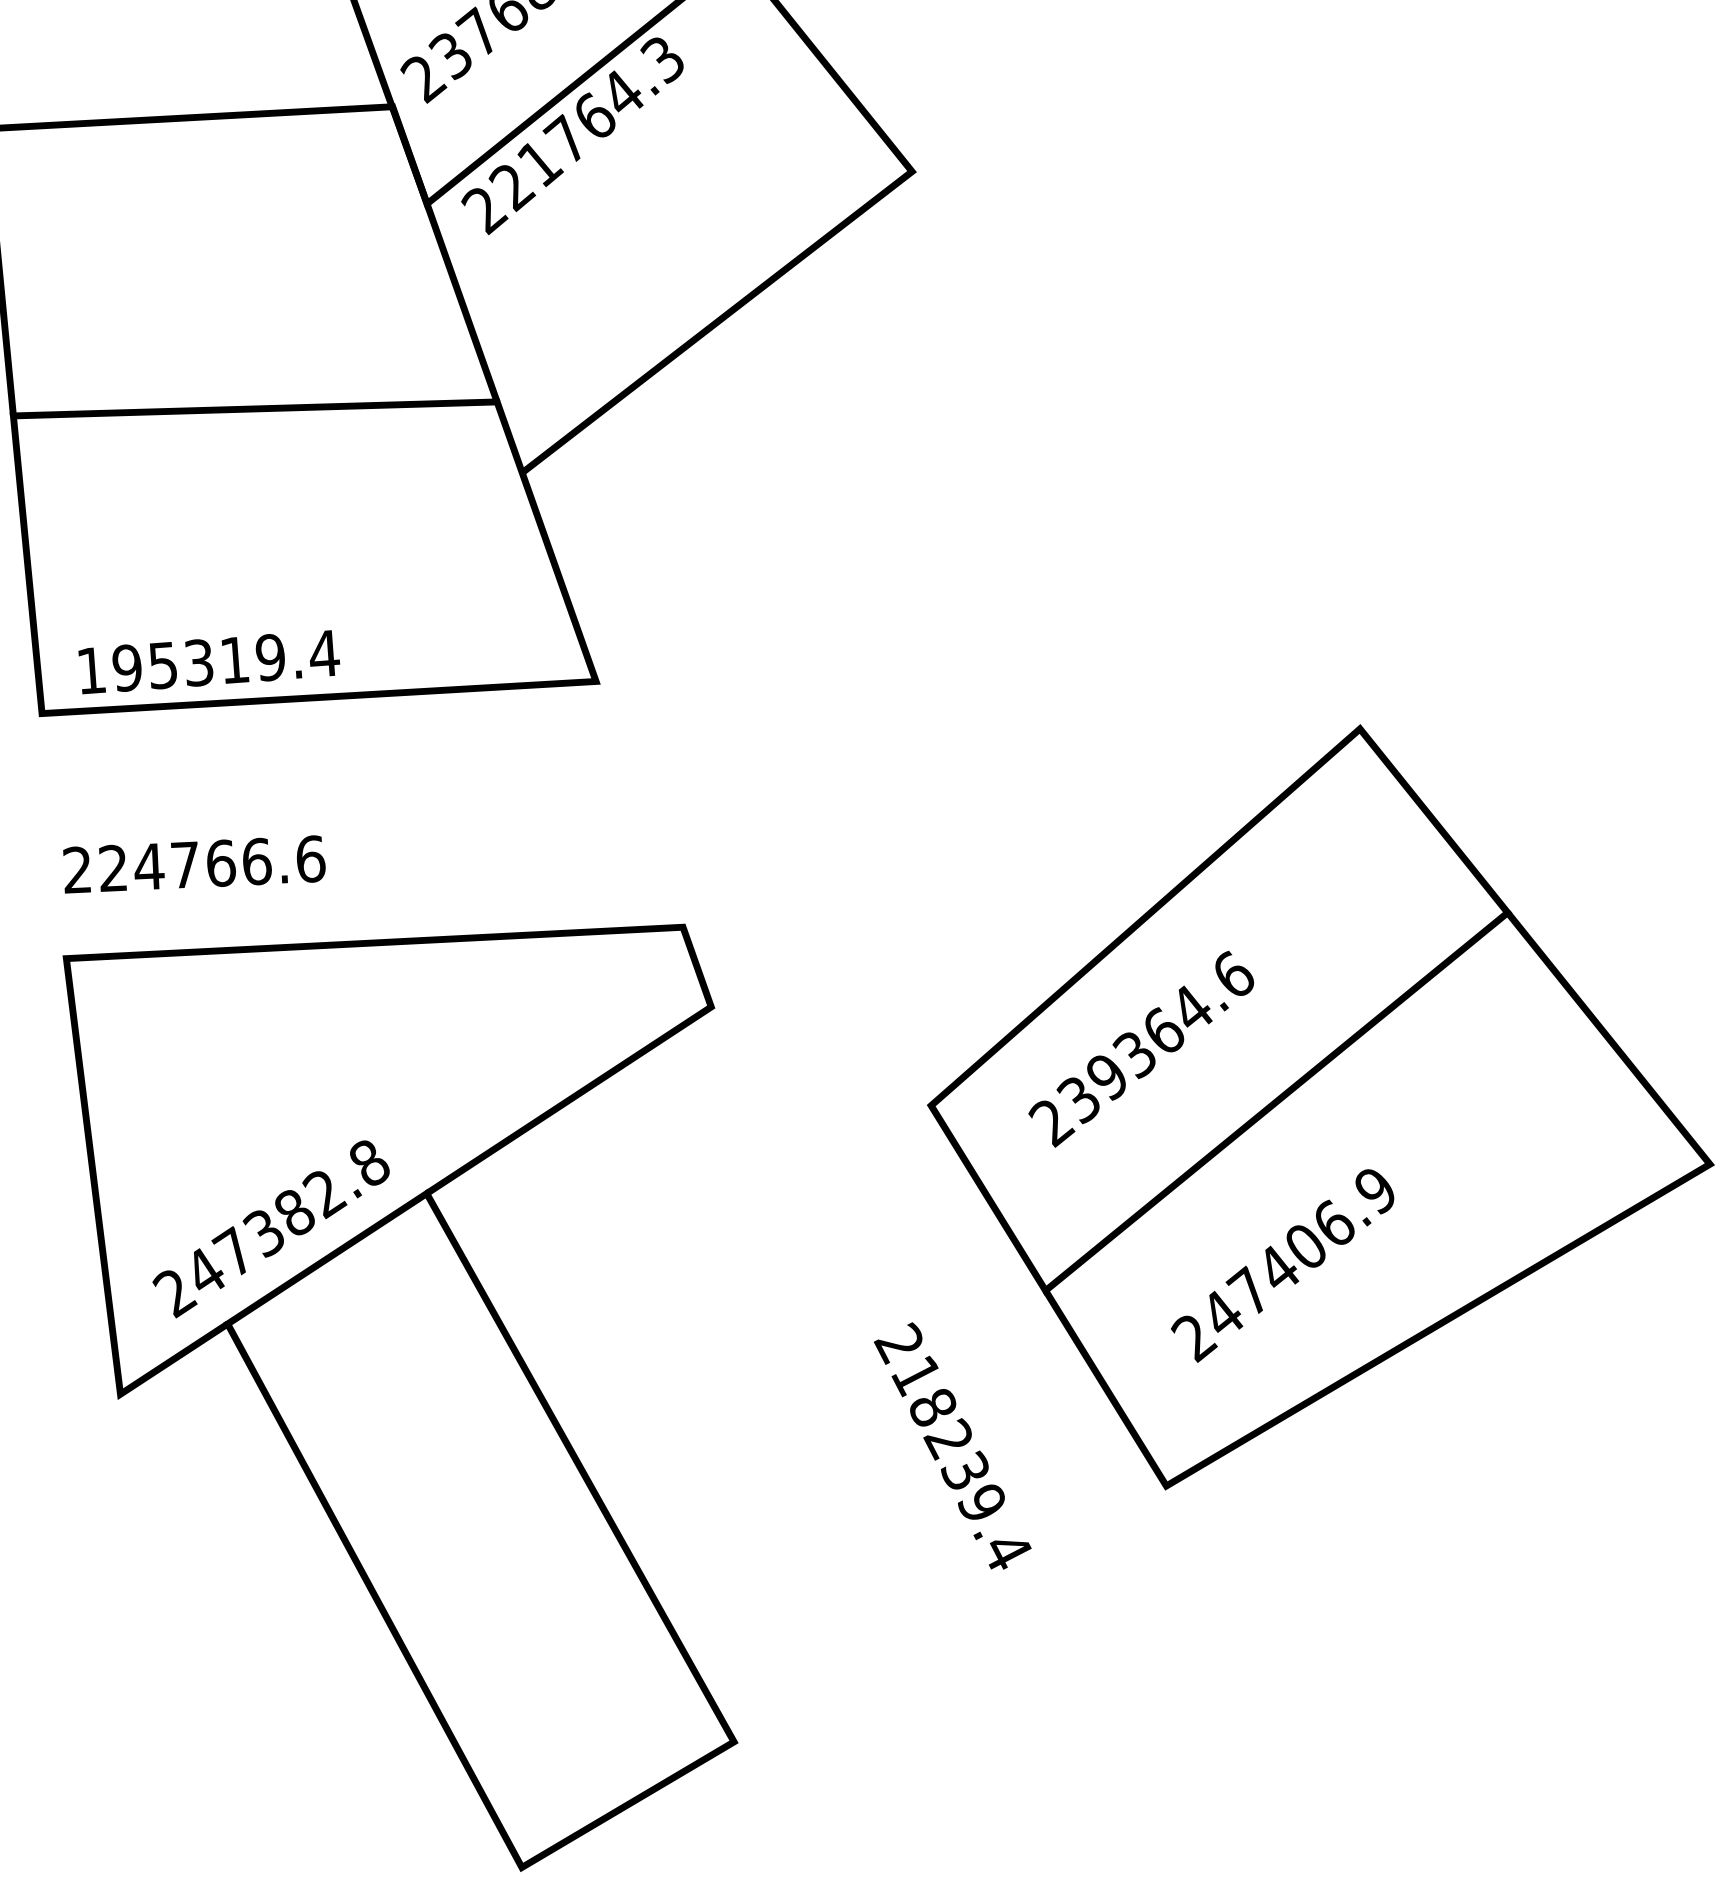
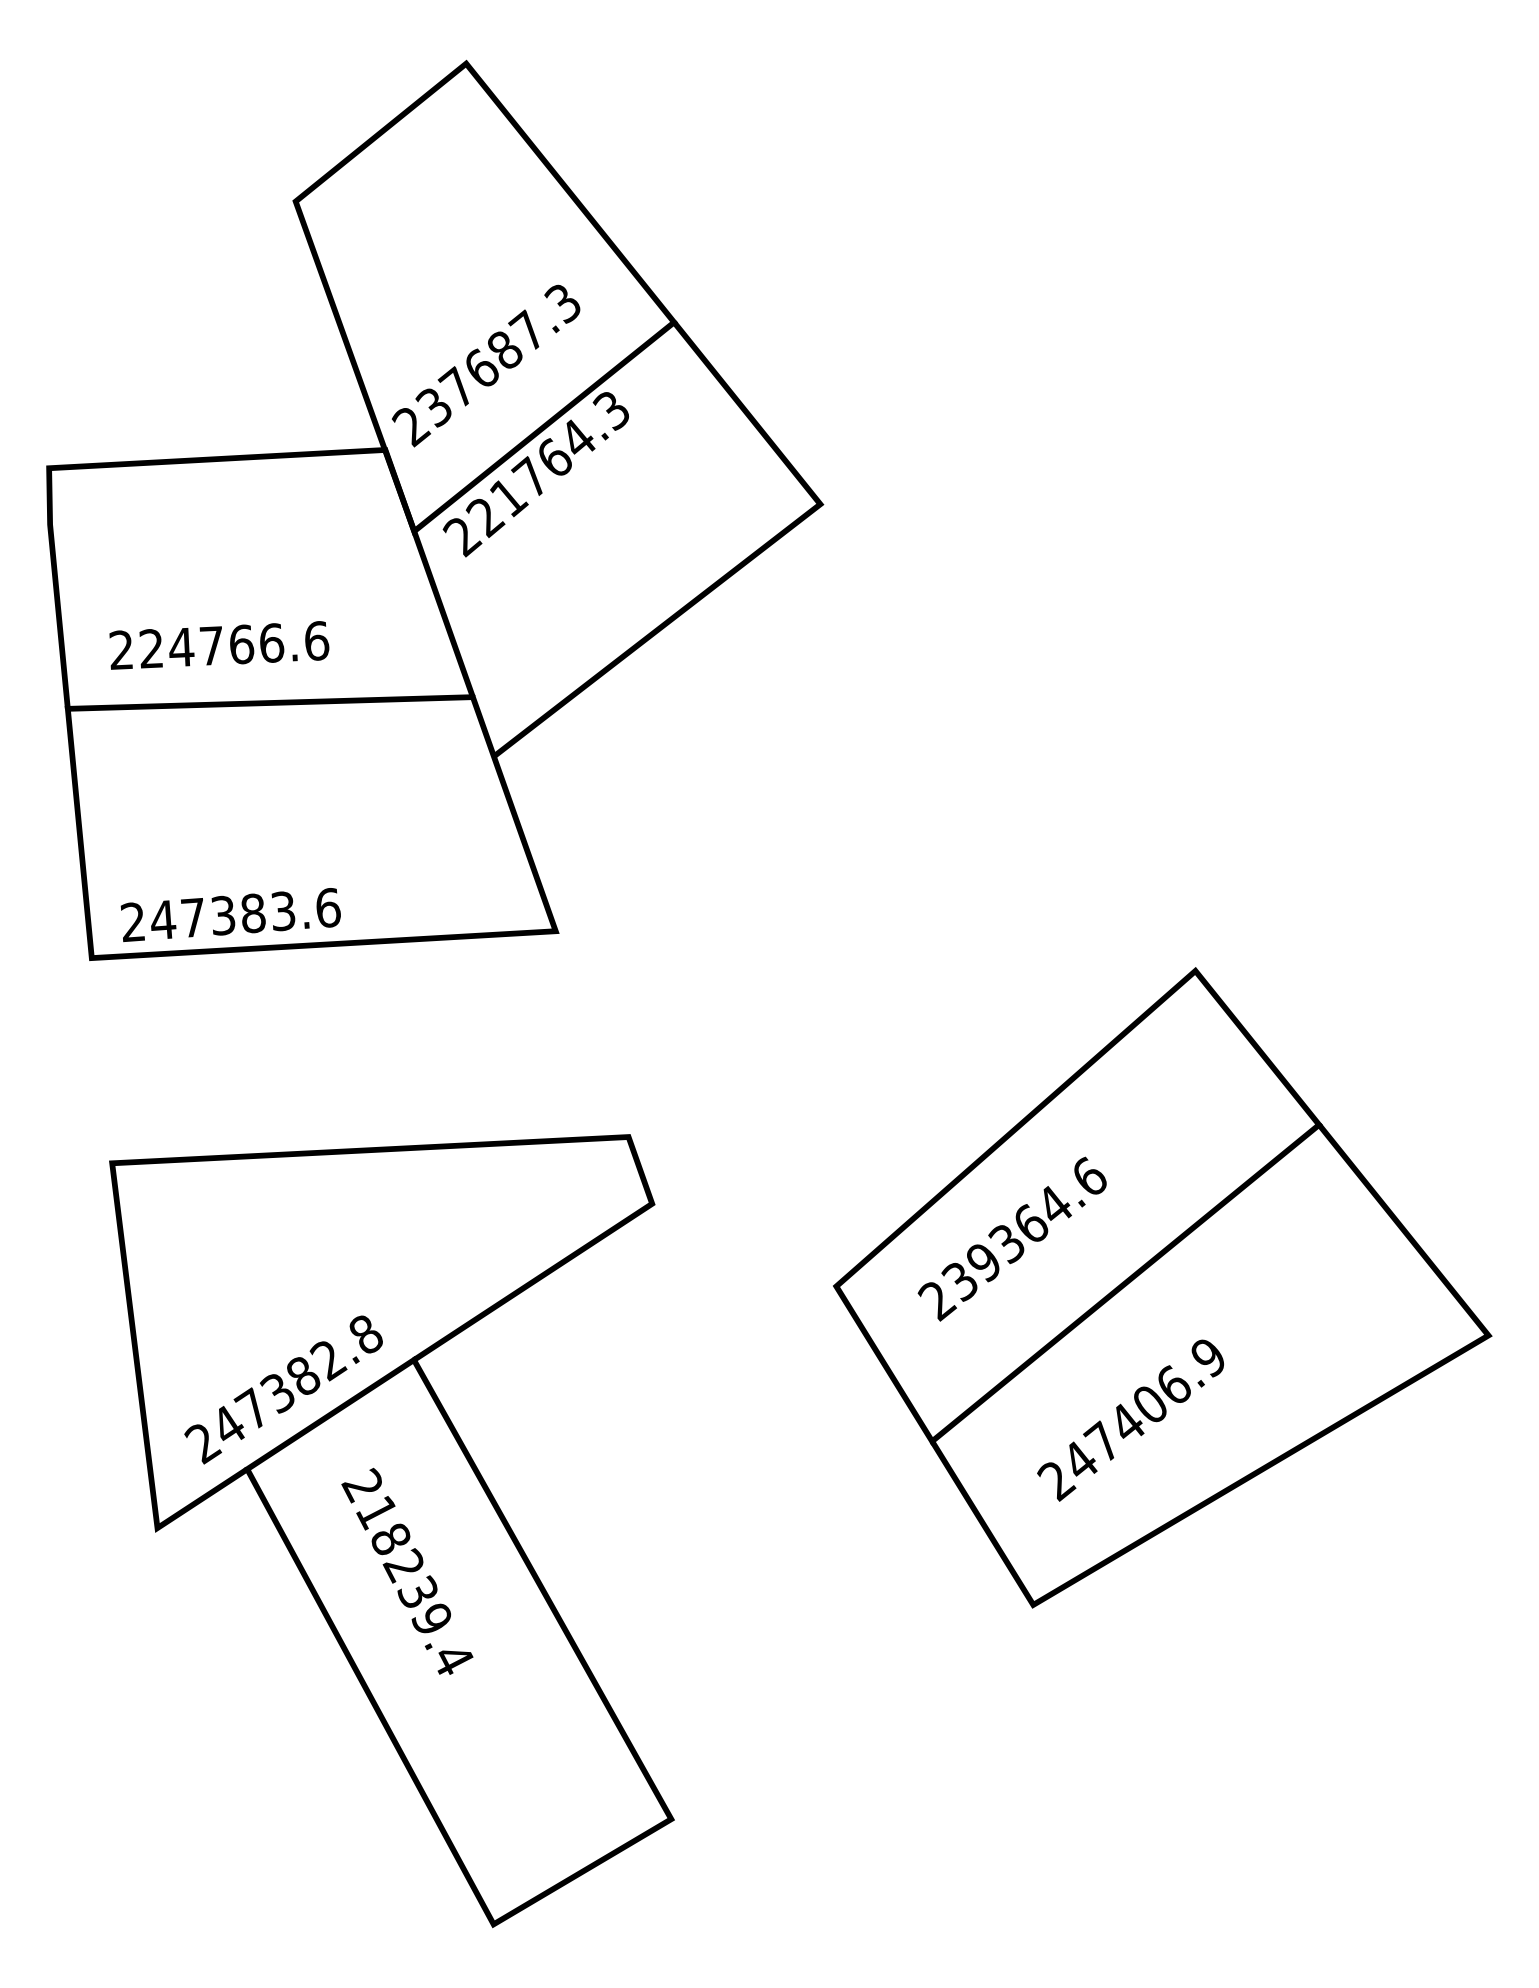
text: (207, 662) -> (230, 915), 195319.4 -> 247383.6
text: (194, 864) -> (219, 645), moved
text: (952, 1444) -> (407, 1570), moved

